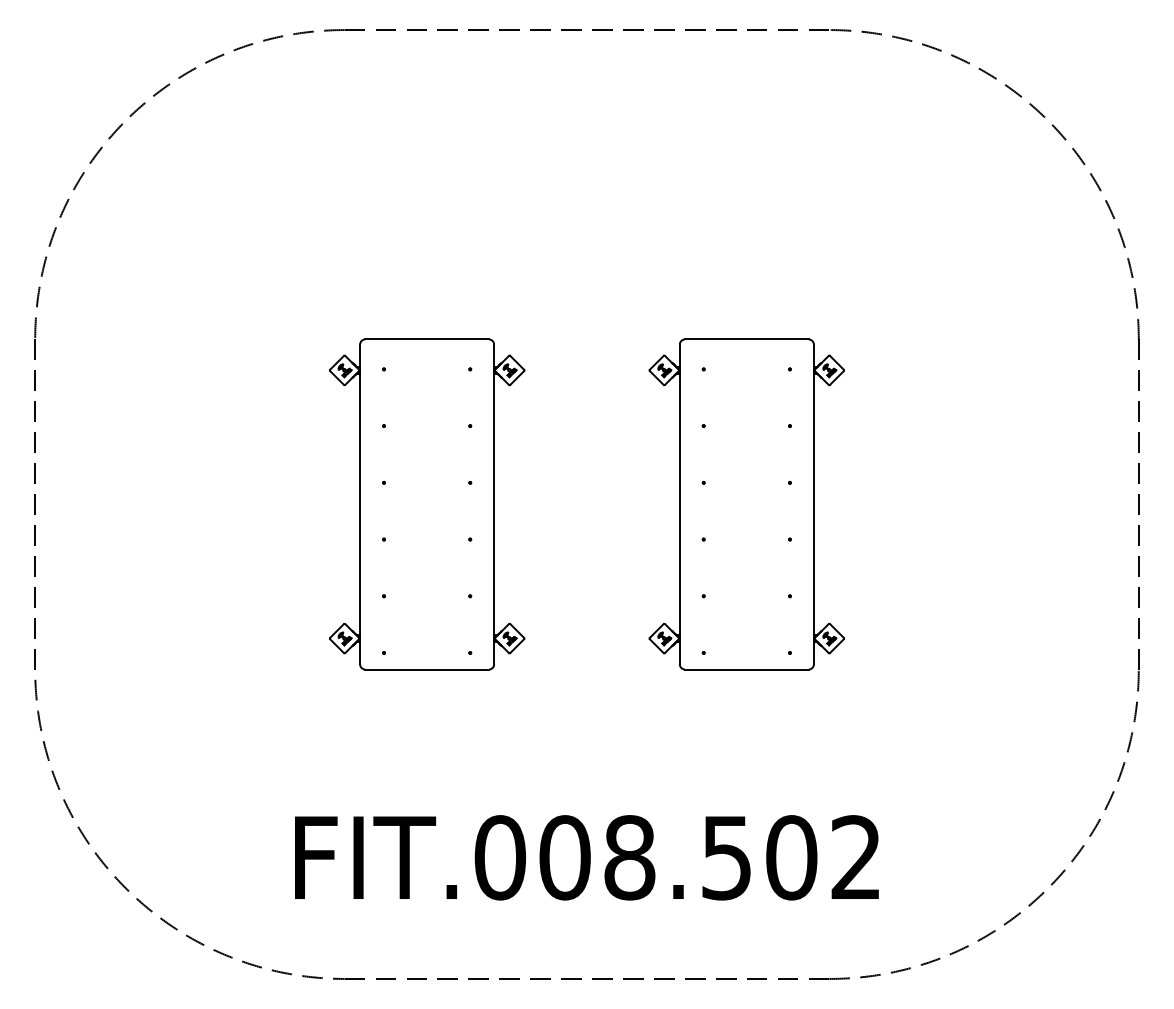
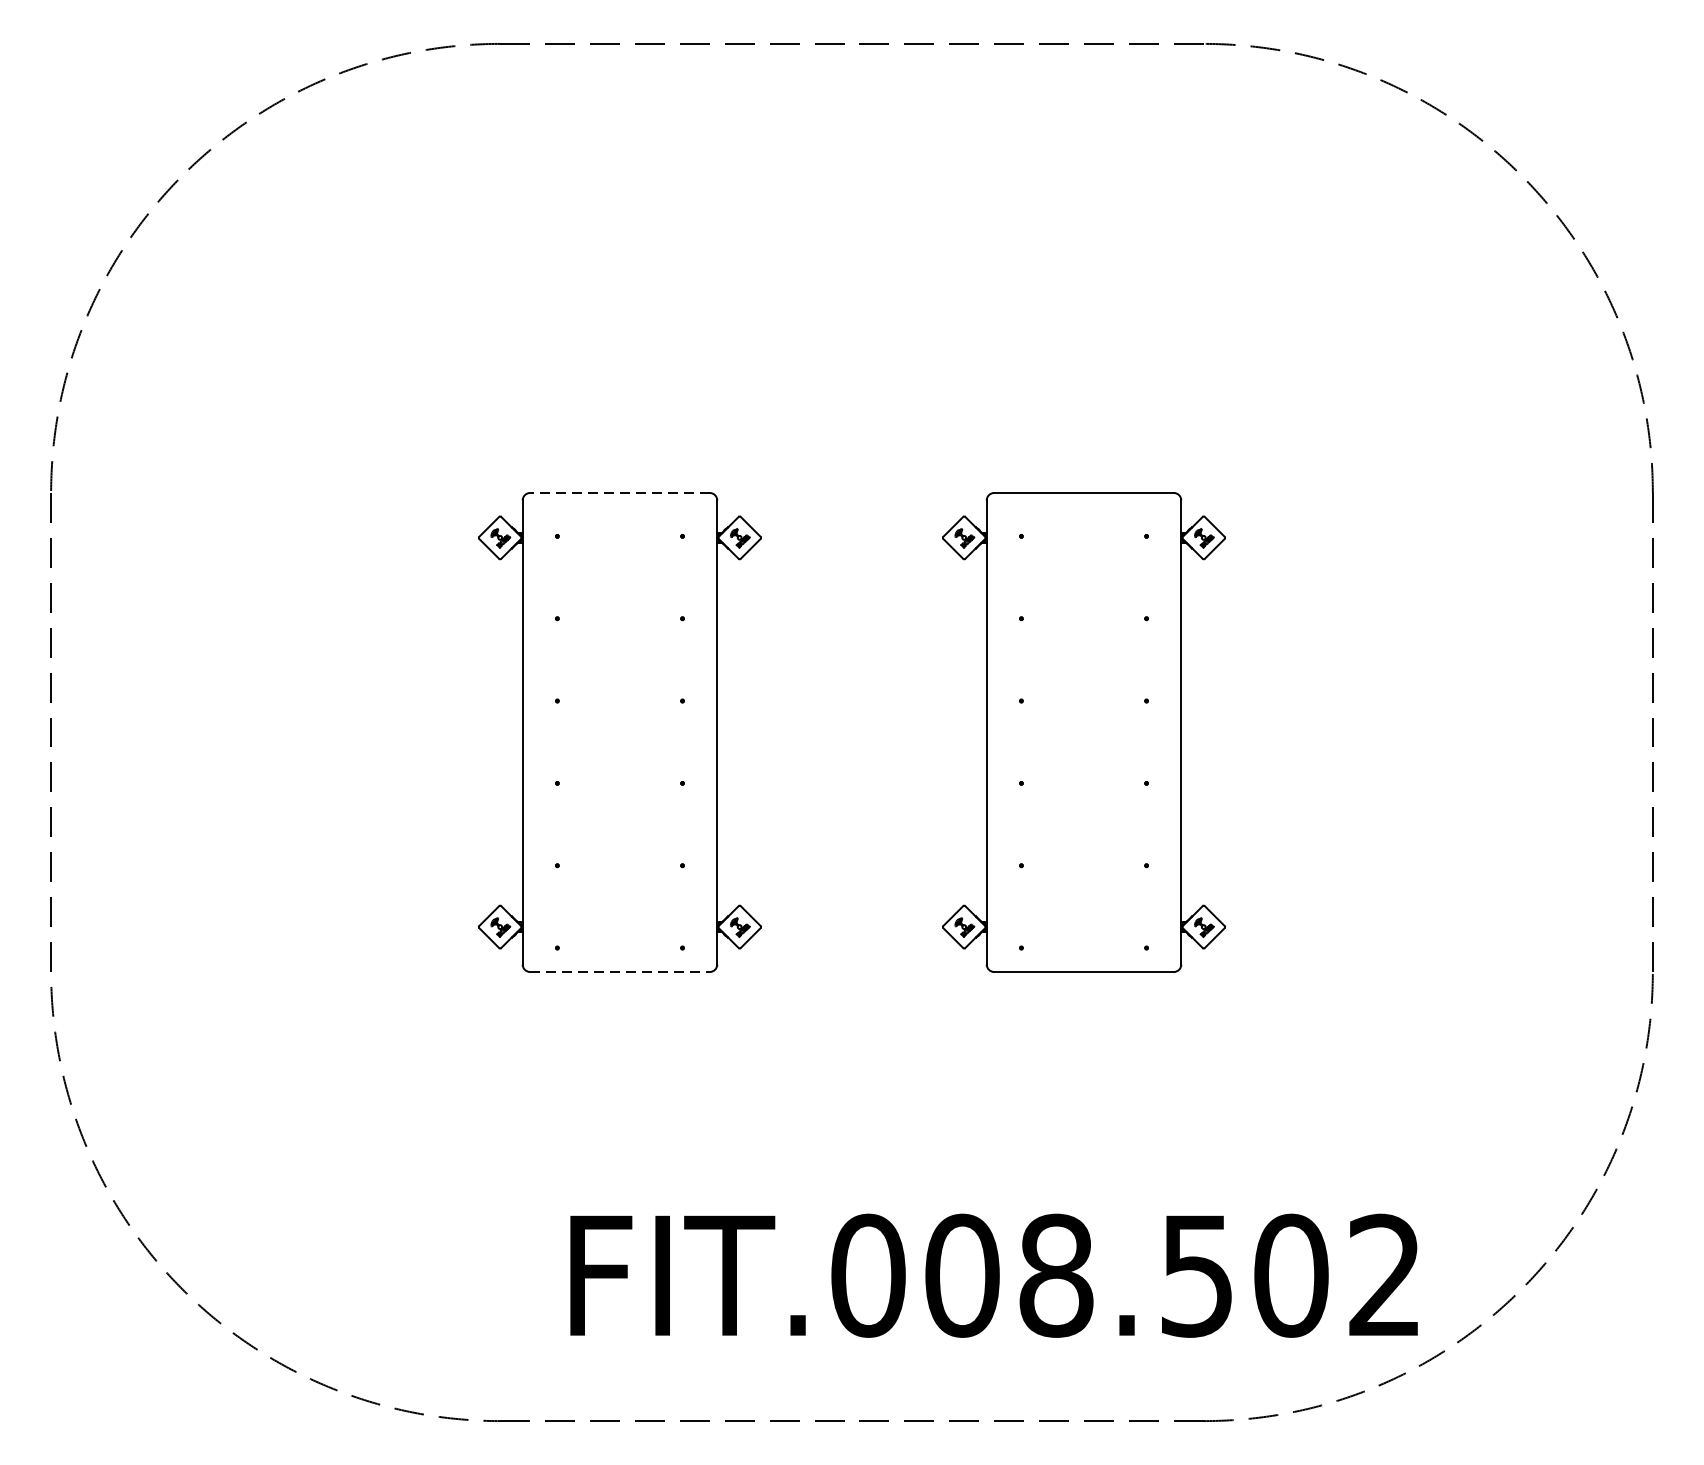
line: (427, 339) -> (620, 493), solid -> dashed
line: (427, 669) -> (620, 971), solid -> dashed
text: (586, 857) -> (993, 1275), moved

